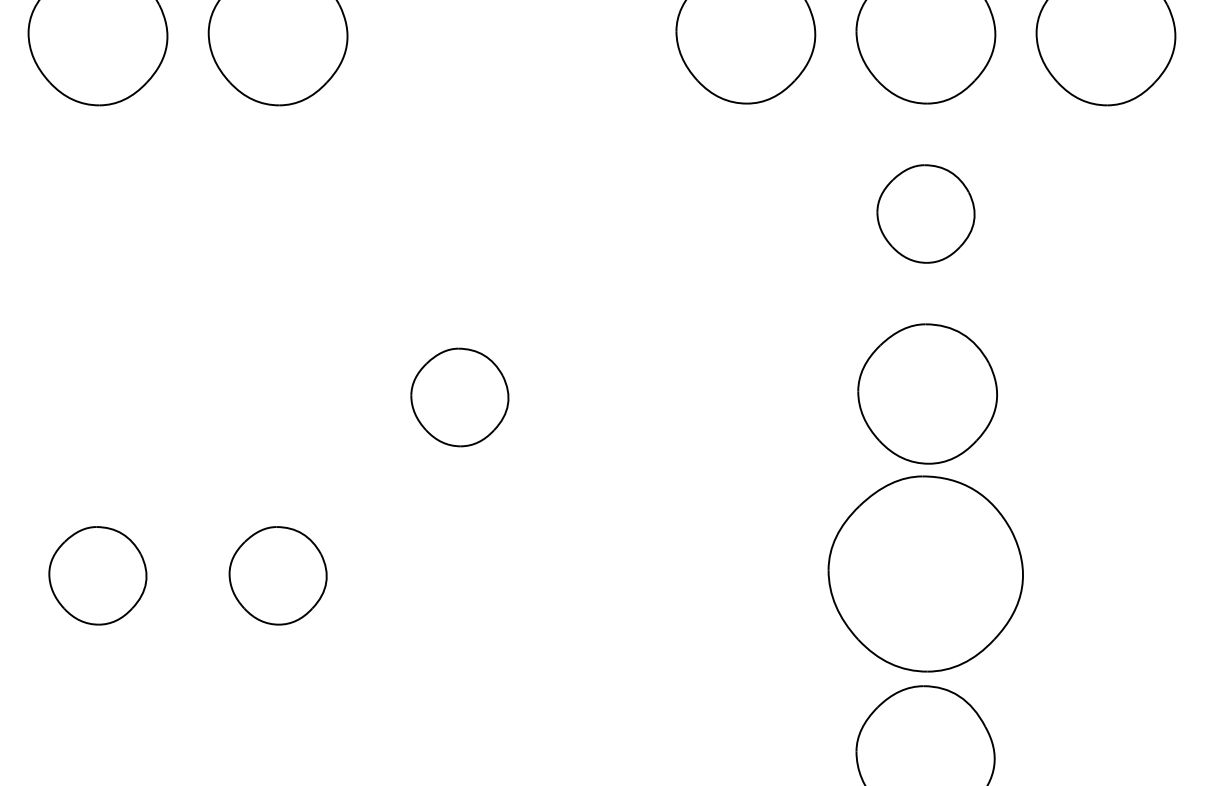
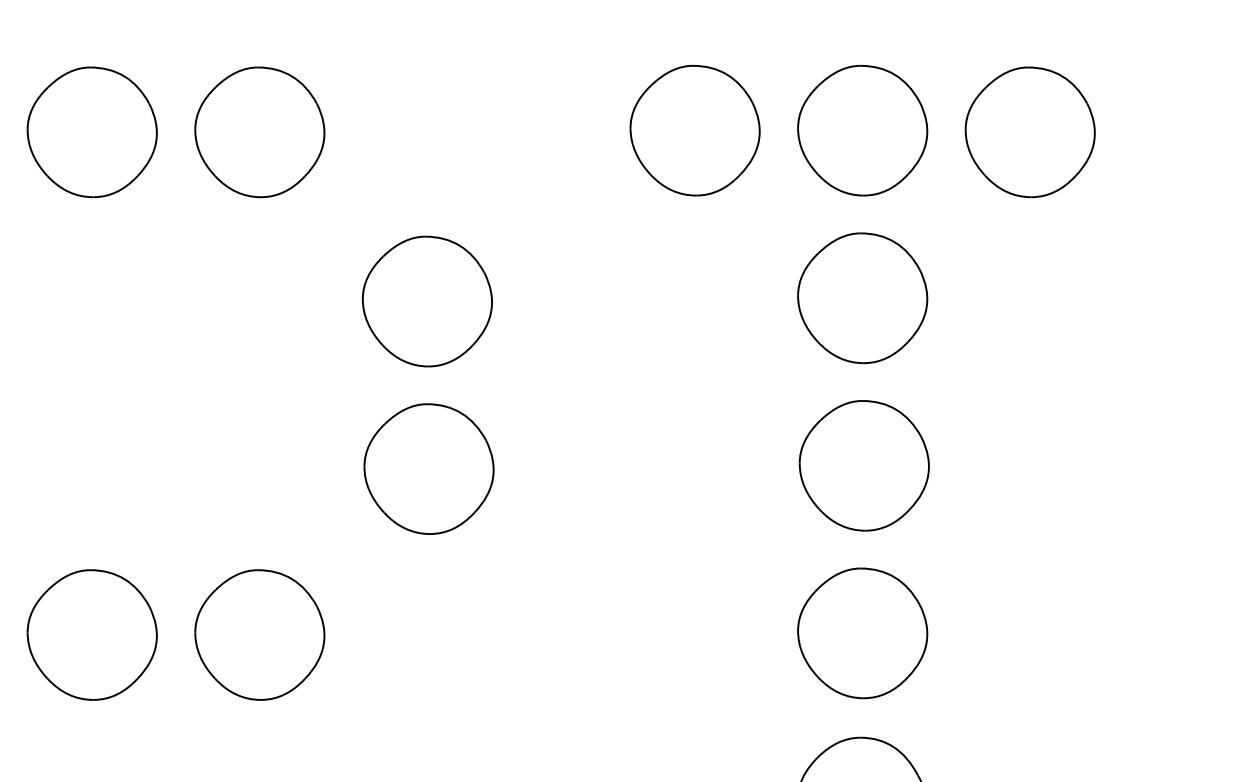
part: (925, 214) -> (862, 298), size x1.43
part: (458, 217) -> (427, 301), added
part: (459, 396) -> (428, 468), size x1.43
part: (925, 574) -> (862, 633), size x0.71
part: (97, 575) -> (91, 634), size x1.43
part: (277, 575) -> (259, 634), size x1.43

